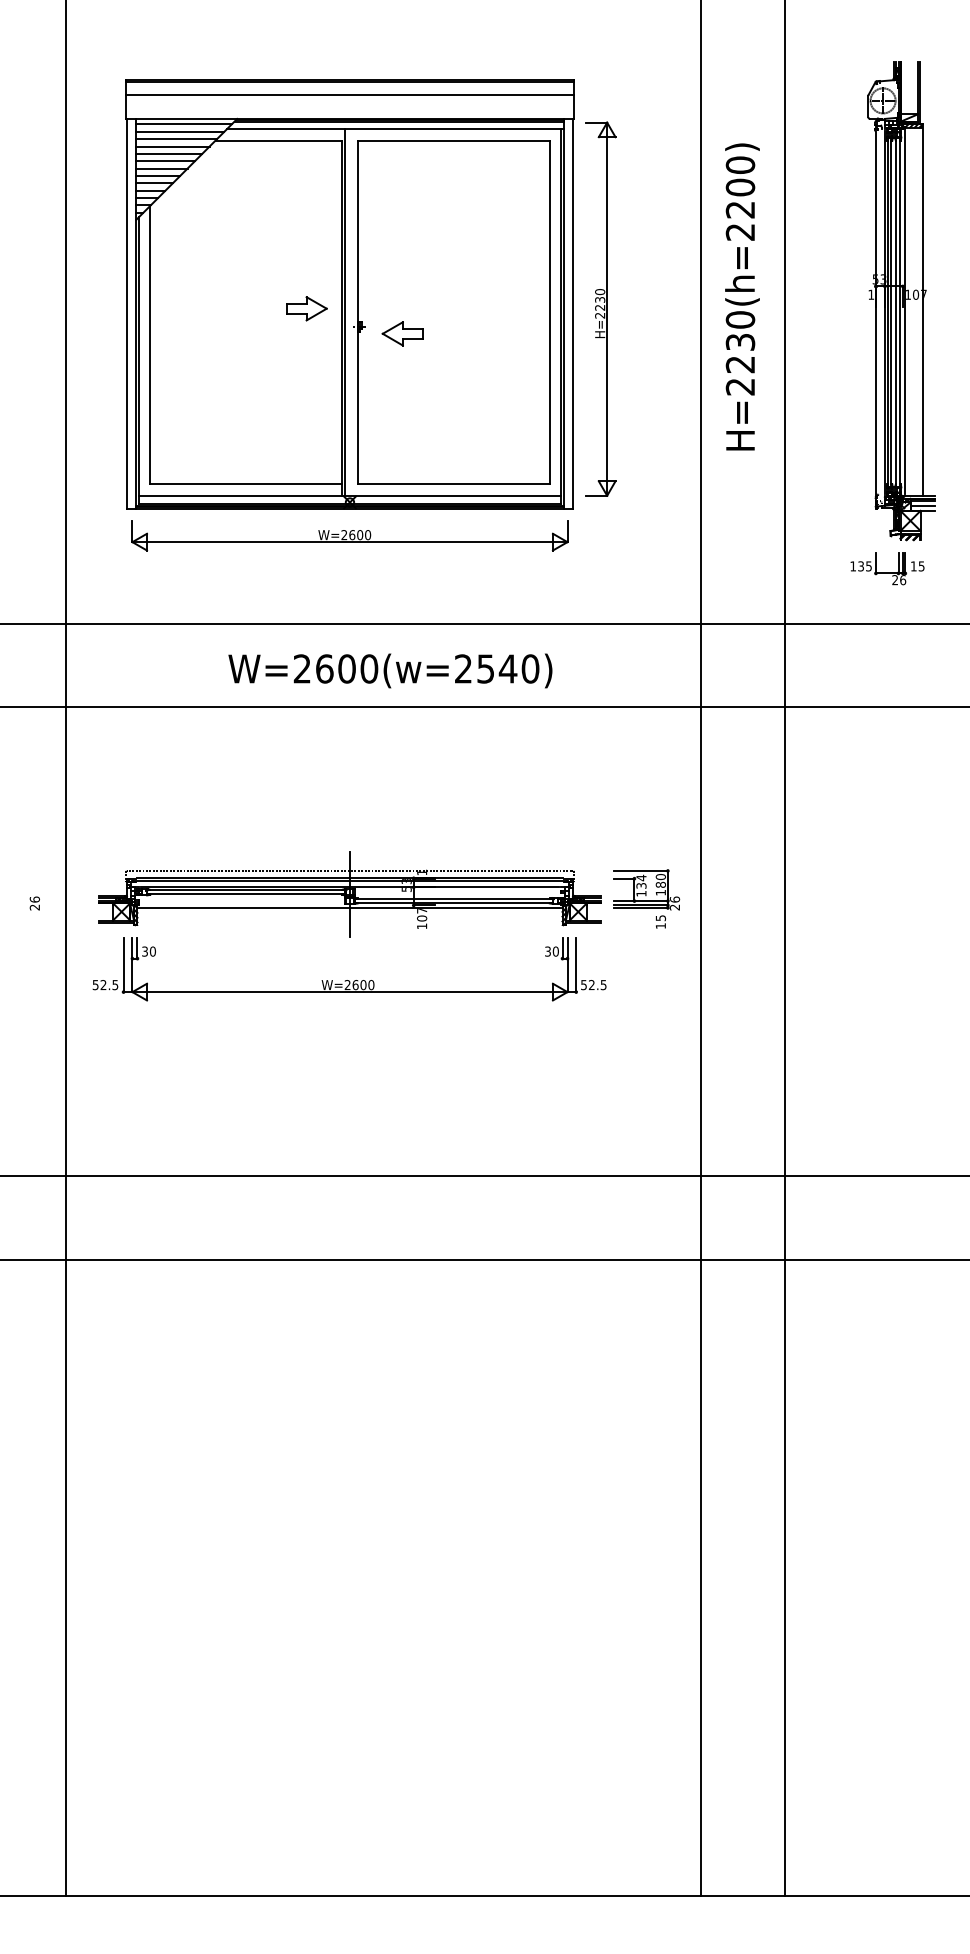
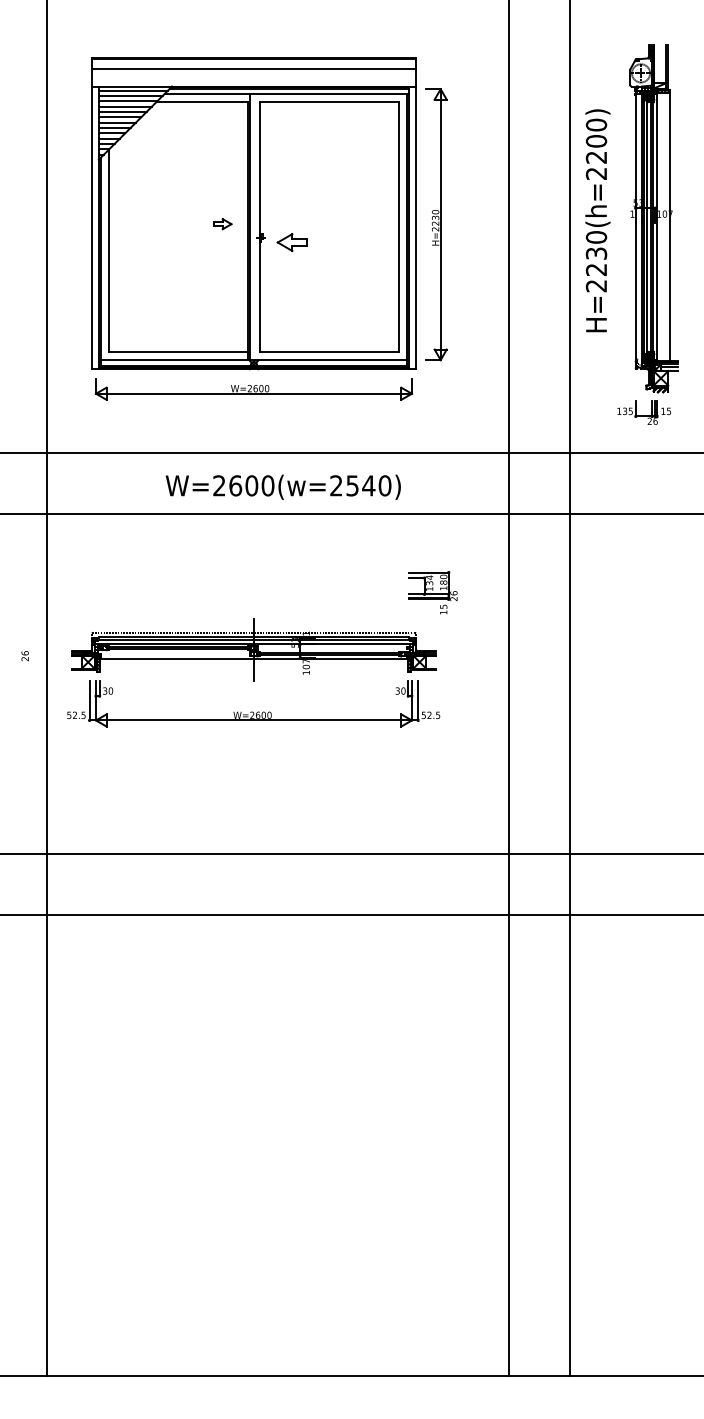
text: (741, 296) -> (597, 220), moved
part: (306, 307) -> (222, 223), size x0.6
part: (645, 898) -> (432, 592), moved

